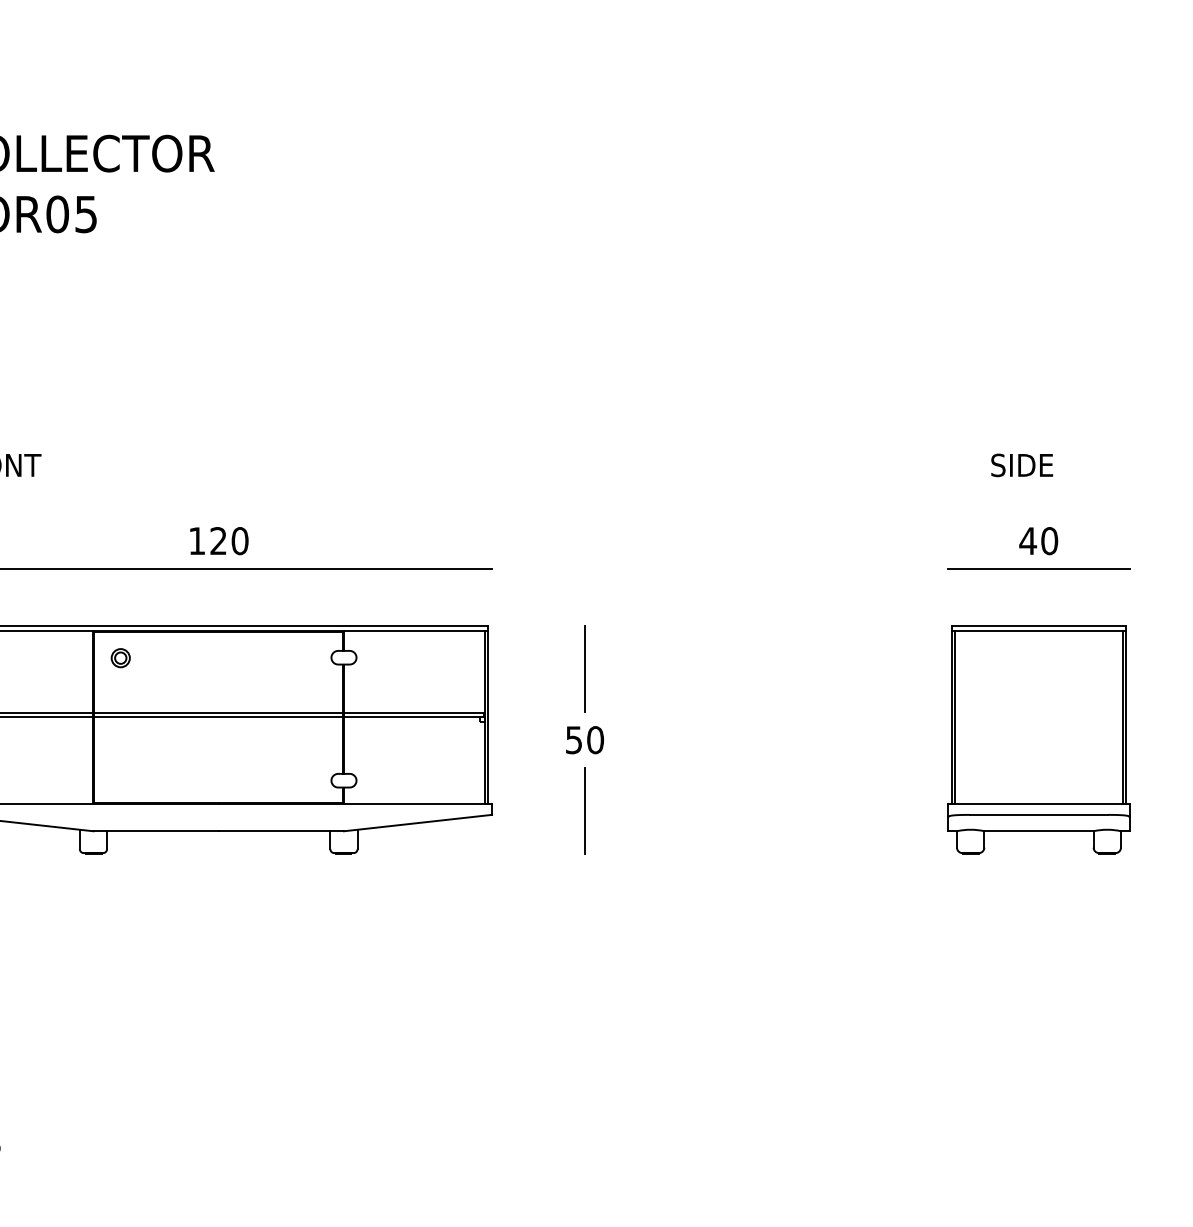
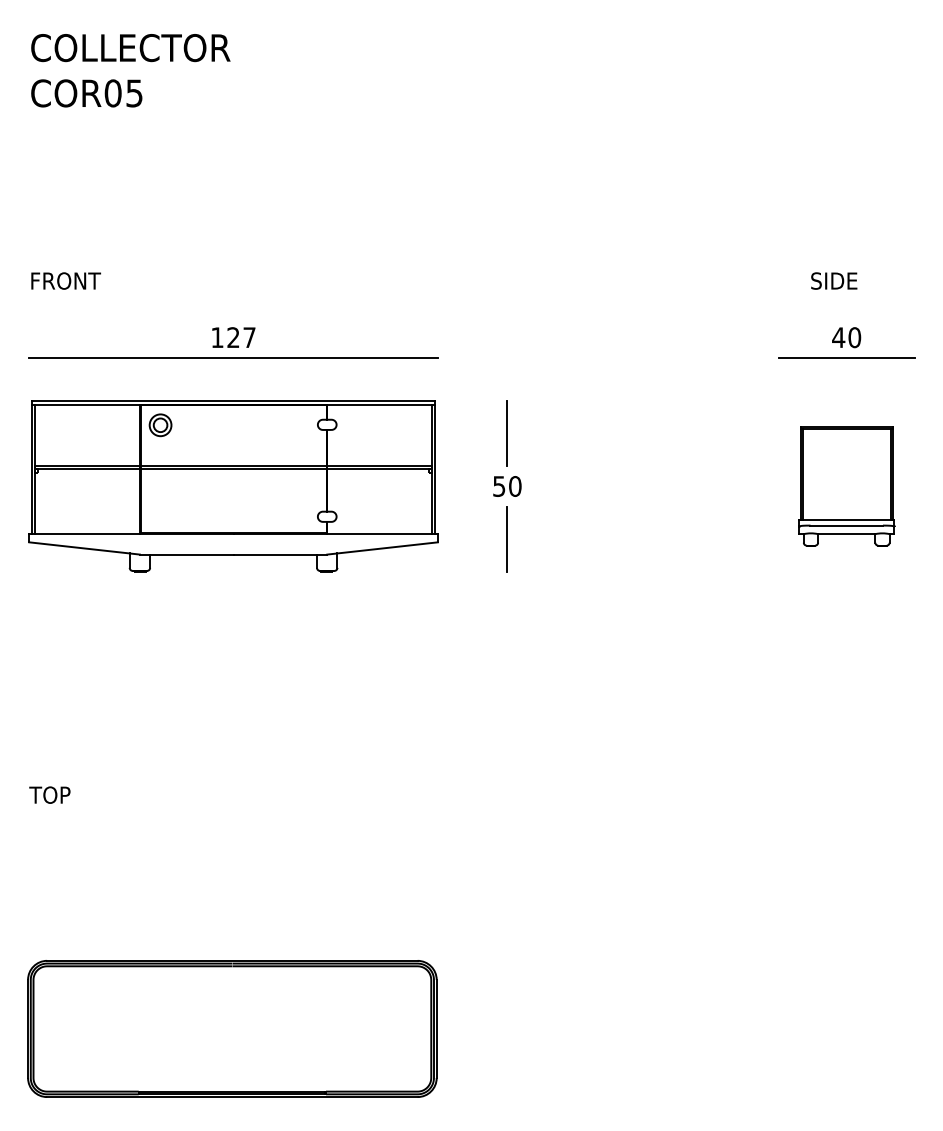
text: (240, 540) -> (249, 337), 120 -> 127
part: (119, 657) -> (159, 424), size x1.6
part: (1038, 740) -> (846, 486), size x0.7

